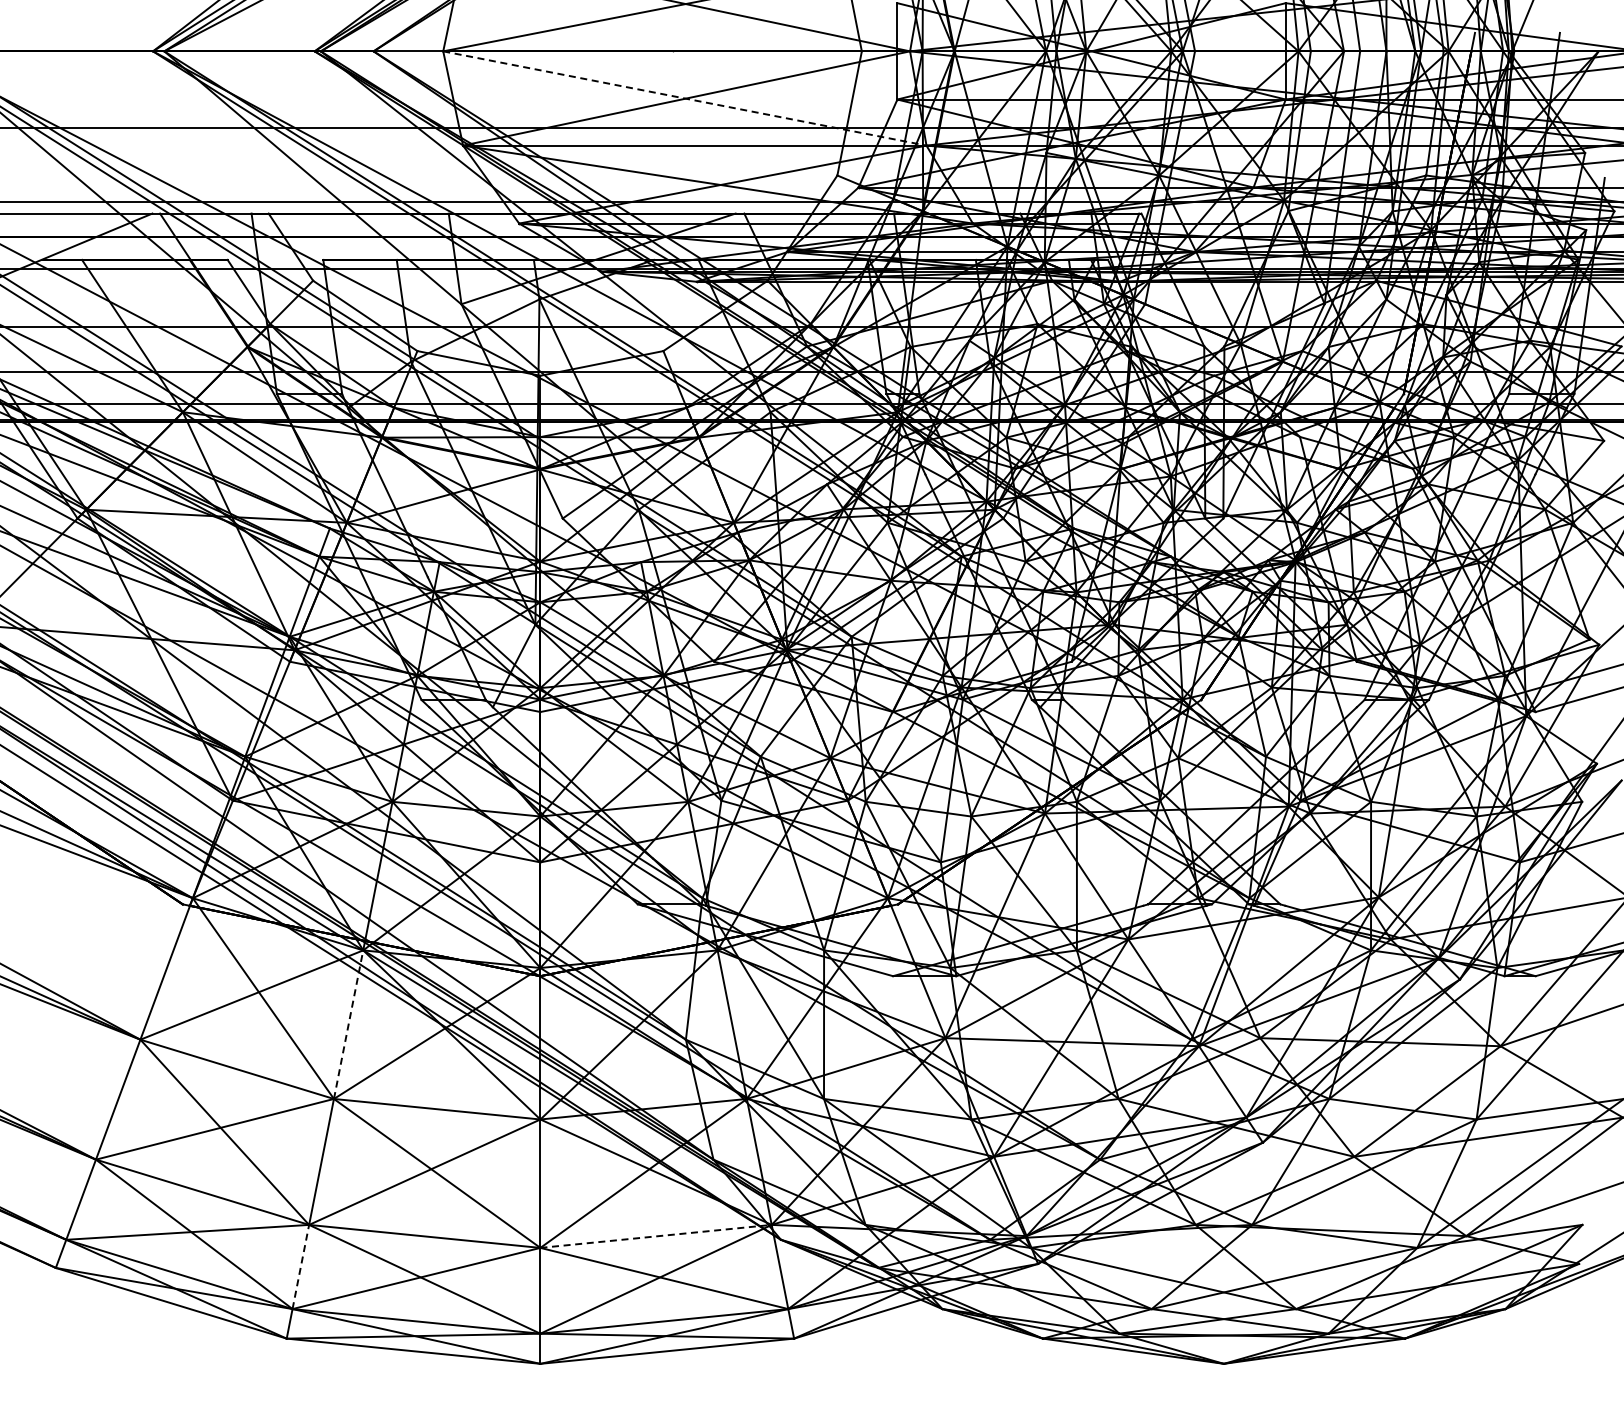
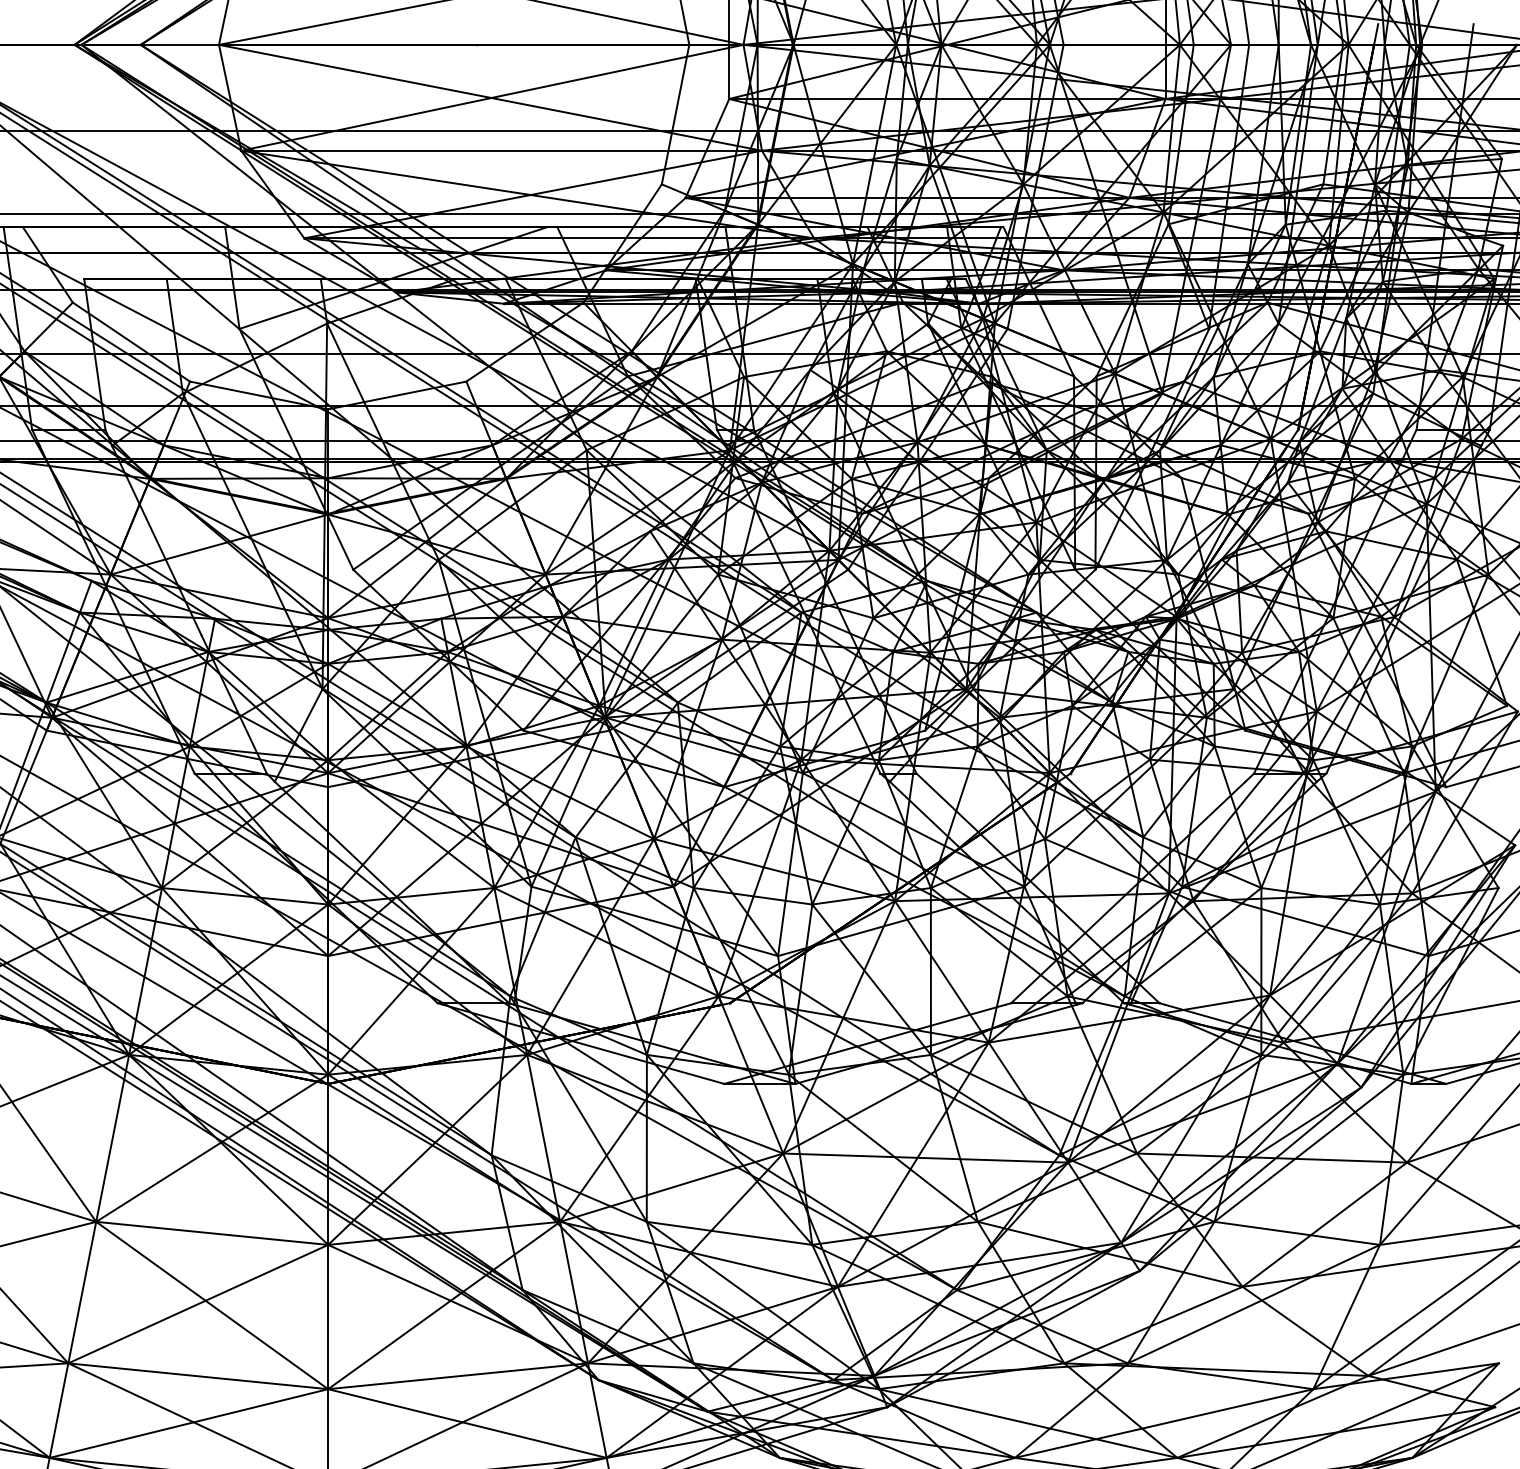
line: (685, 98) -> (491, 97), dashed -> solid
line: (348, 1024) -> (112, 1138), dashed -> solid
line: (656, 1236) -> (458, 1376), dashed -> solid
line: (300, 1266) -> (58, 1410), dashed -> solid

